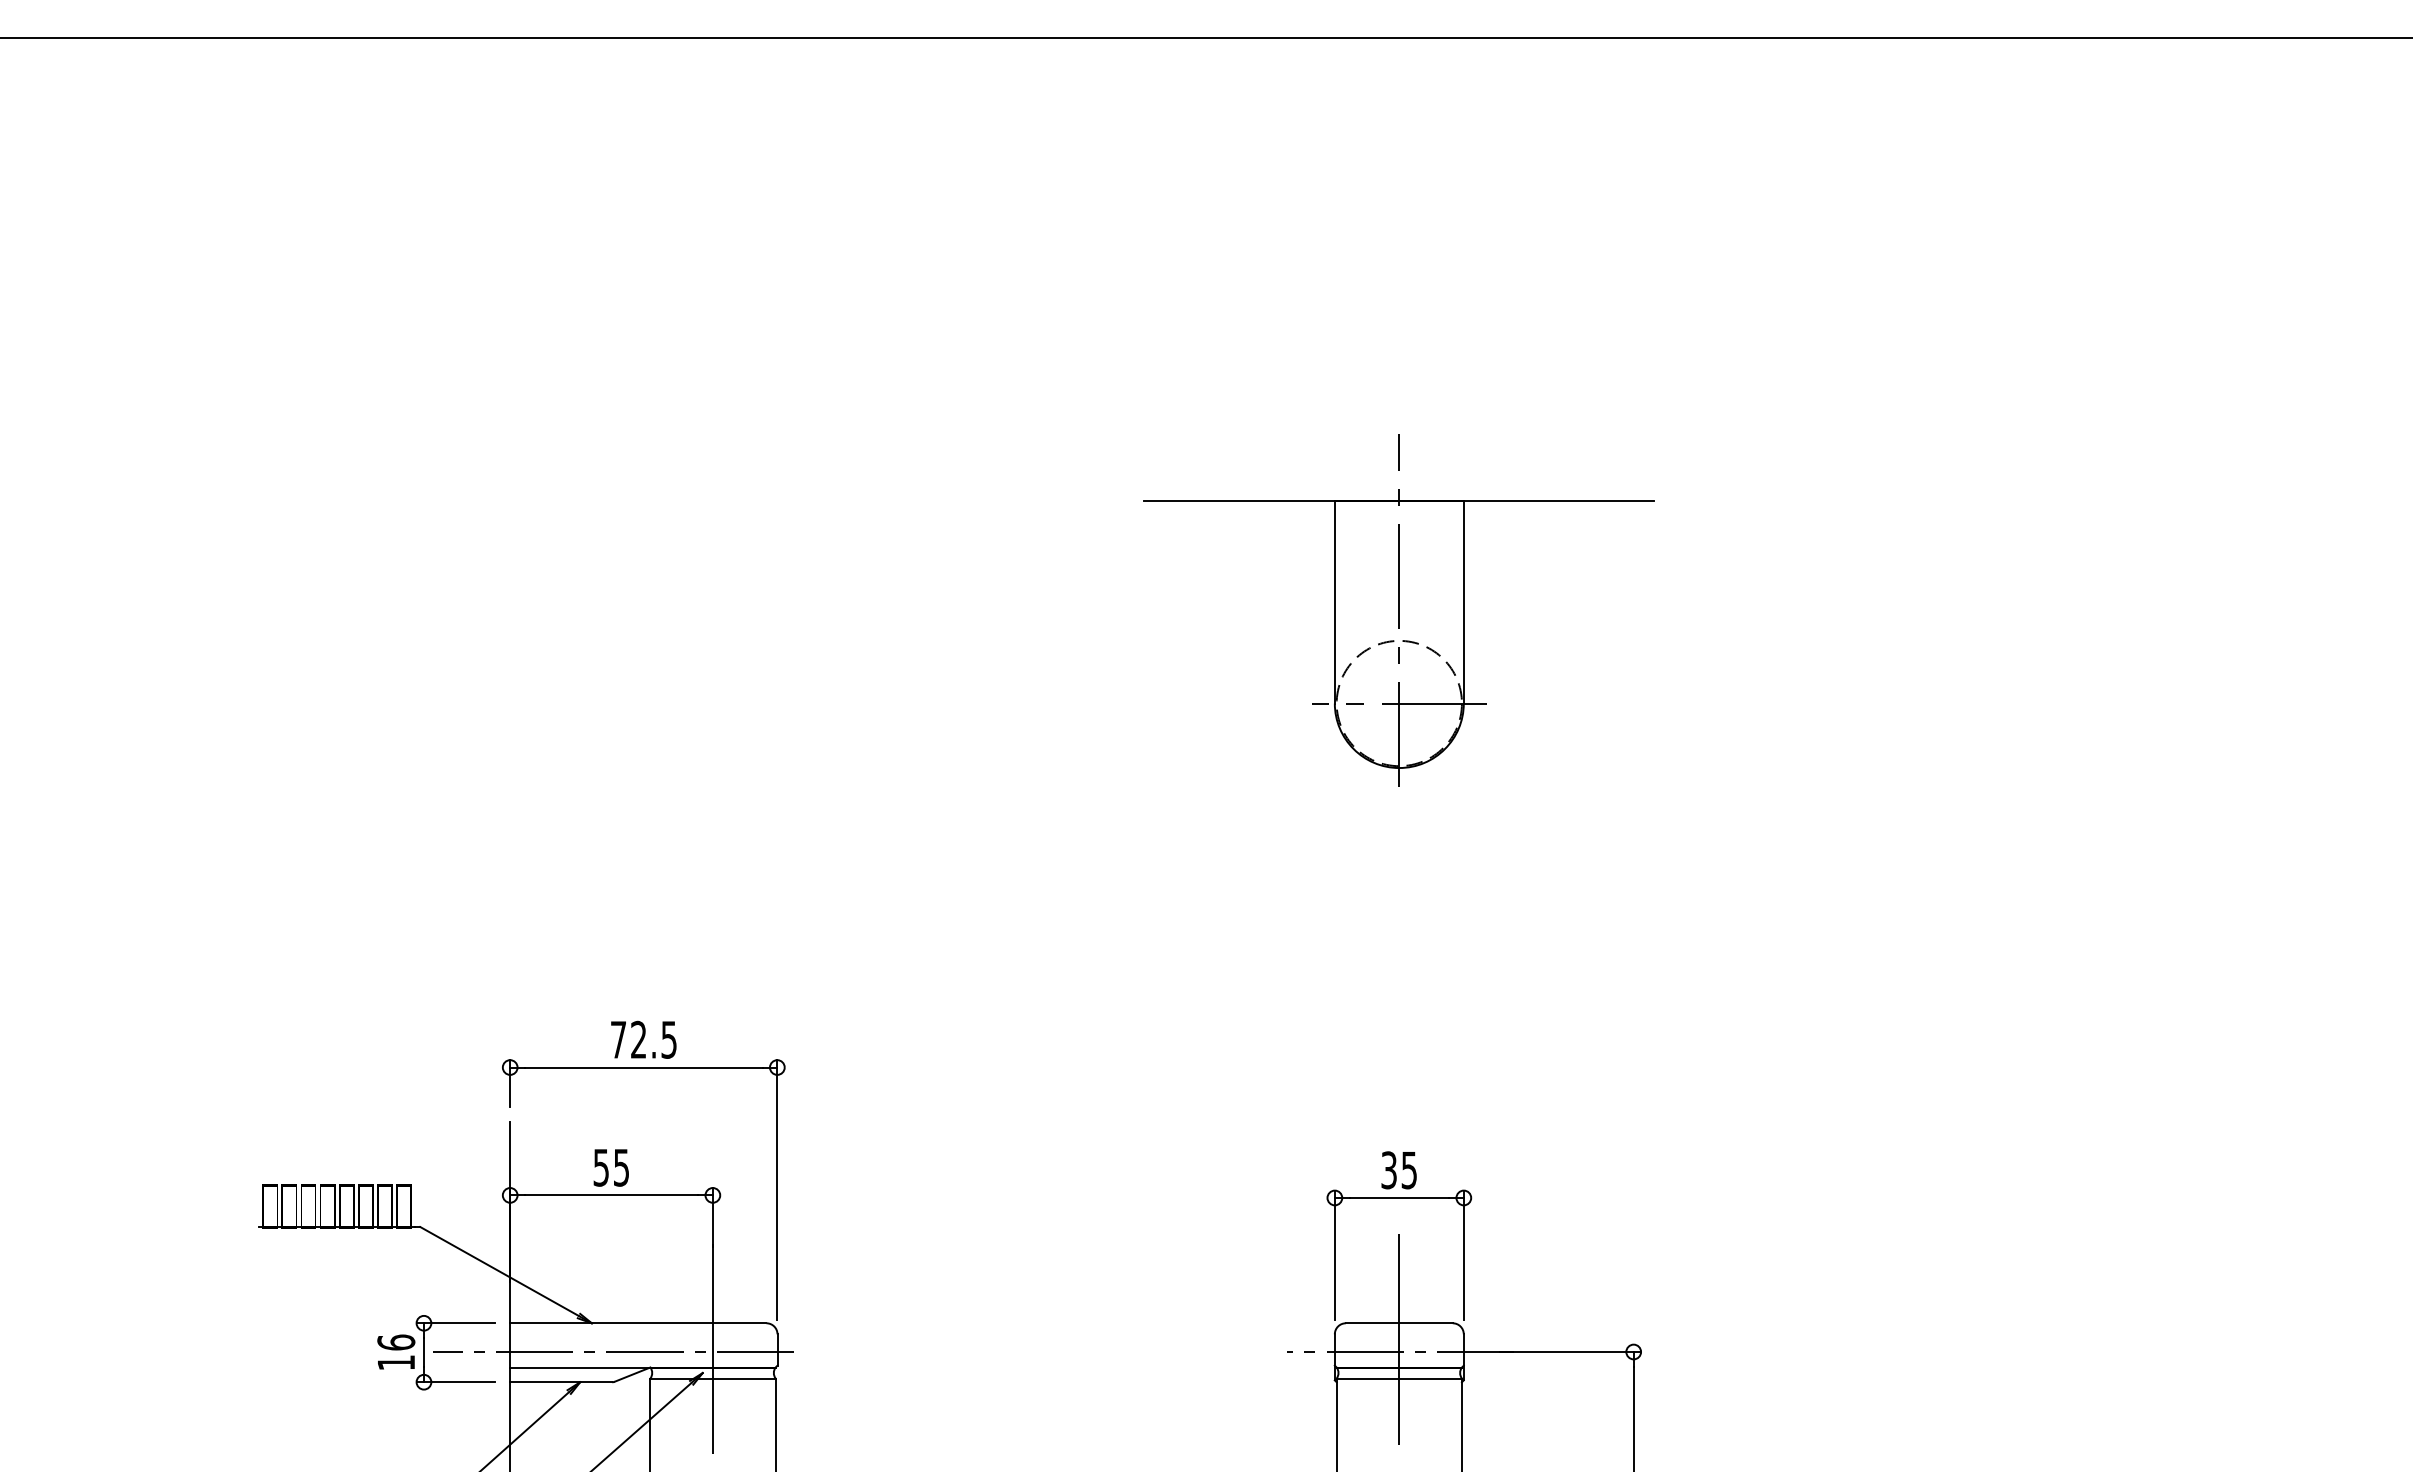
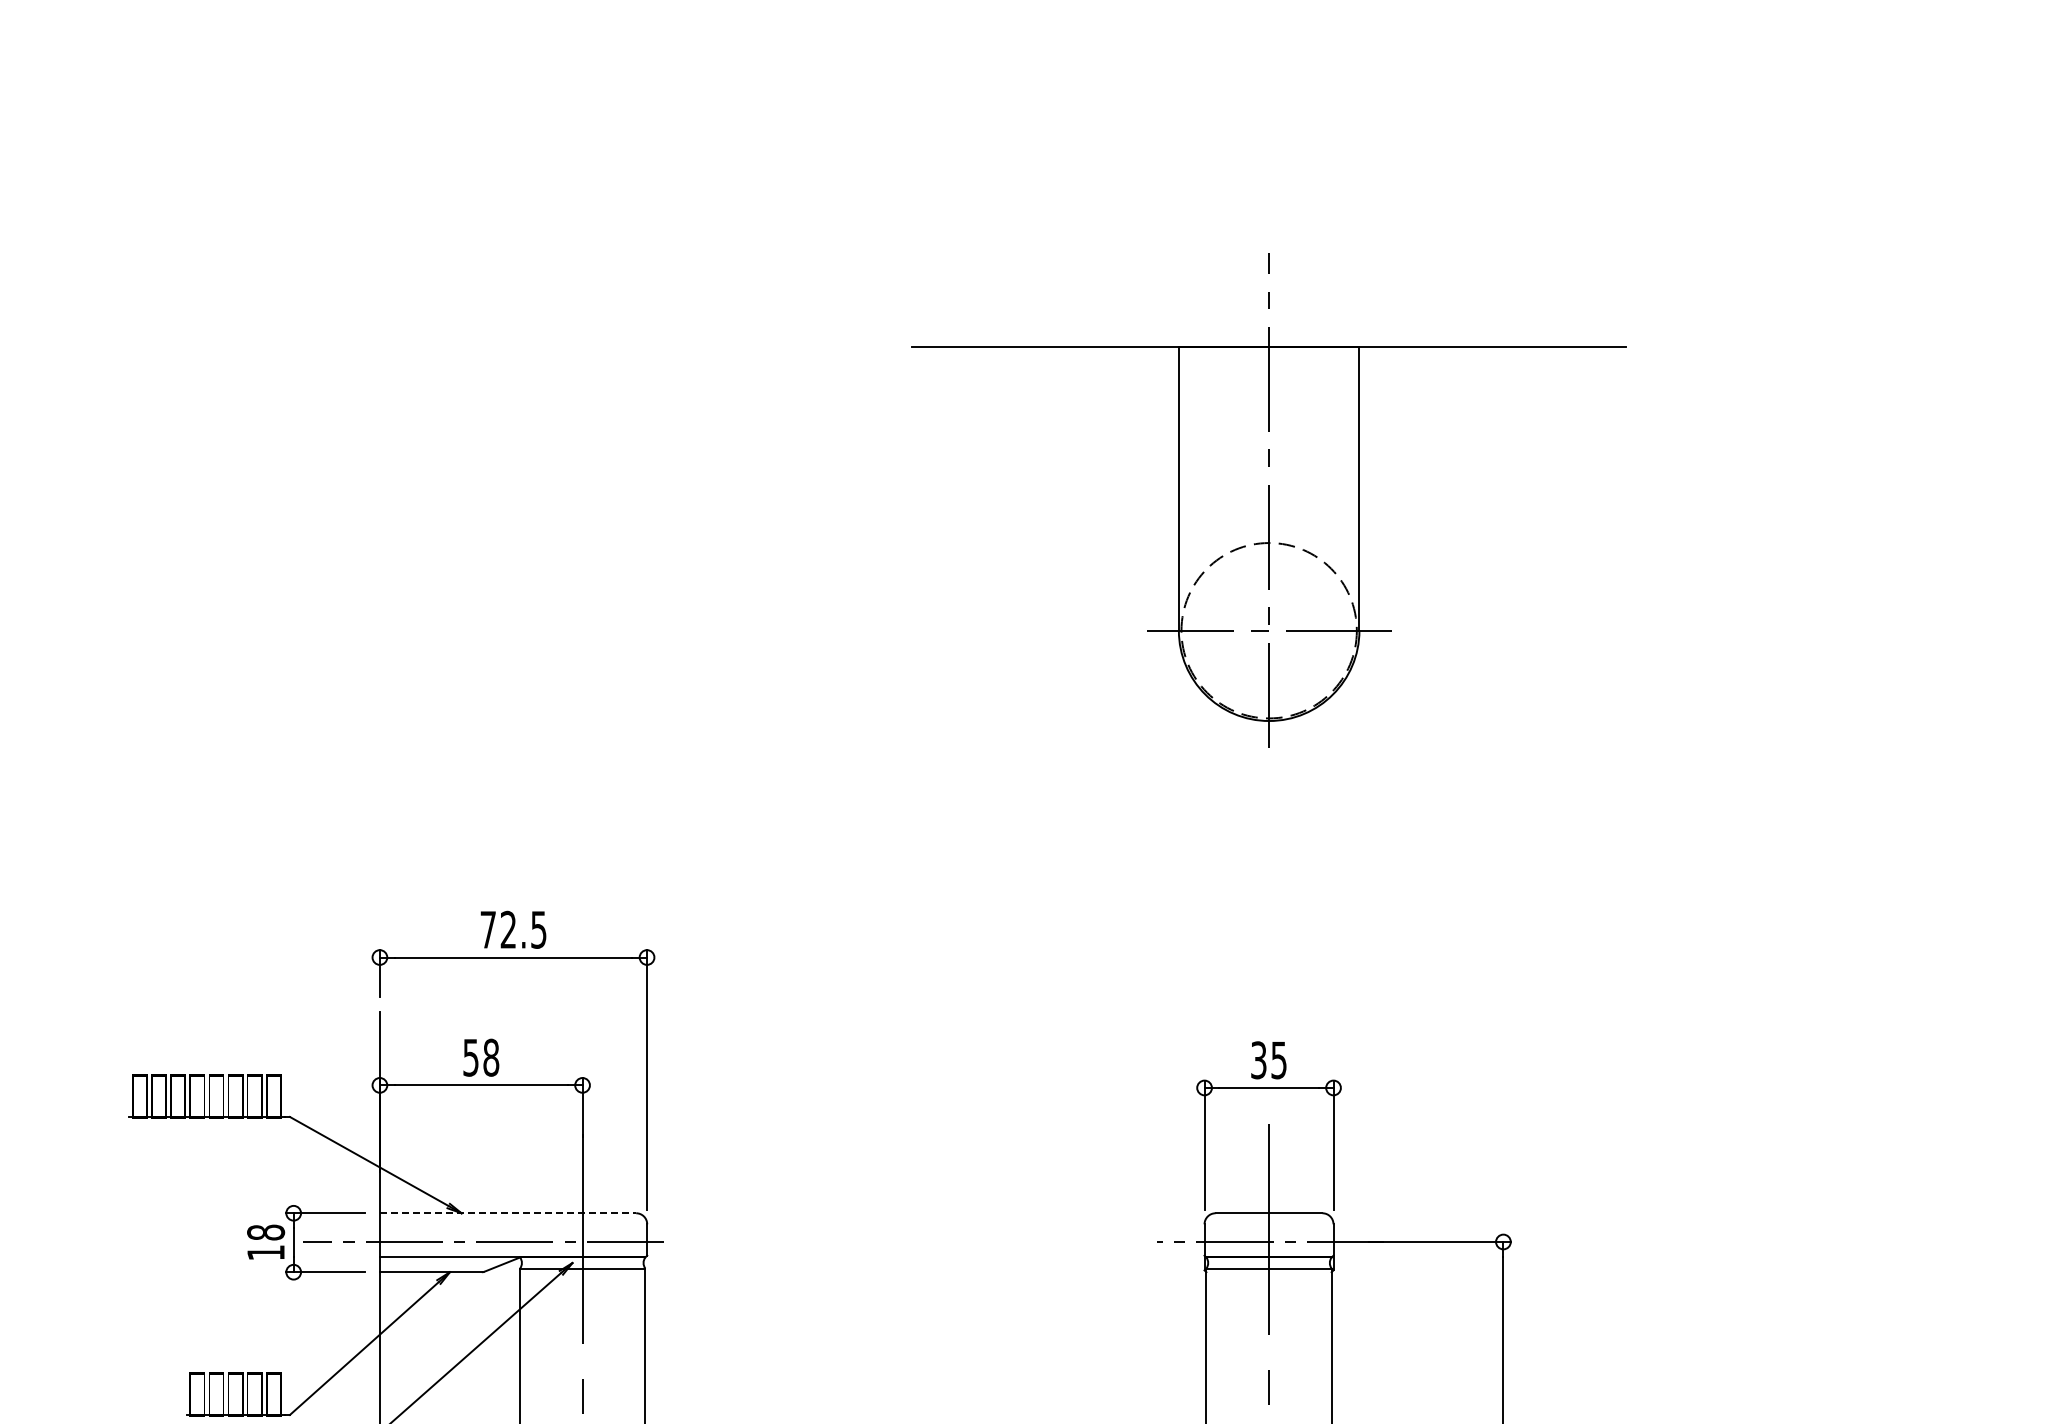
part: (1398, 610) -> (1268, 500), size x1.4
text: (621, 1167) -> (491, 1057), 55 -> 58
line: (638, 1323) -> (508, 1213), solid -> dashed
text: (396, 1342) -> (266, 1232), 16 -> 18

